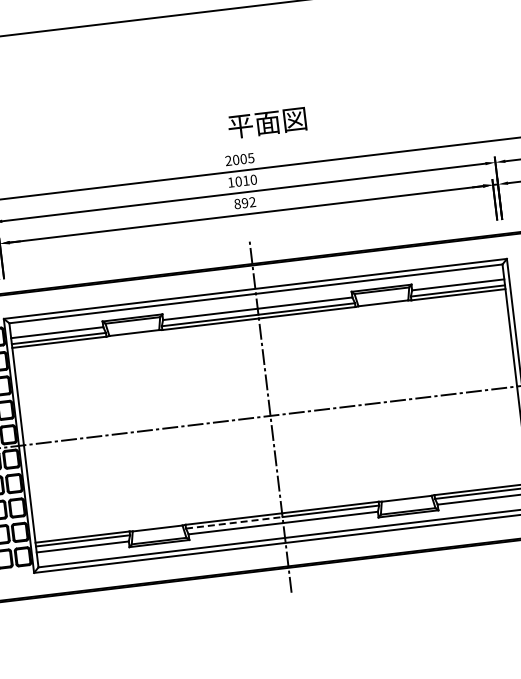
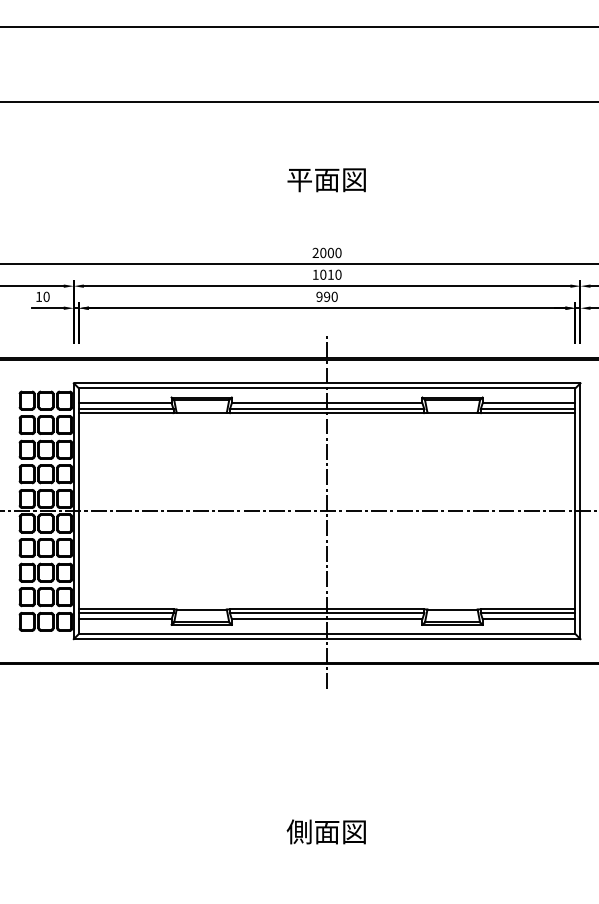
text: (267, 123) -> (326, 180), moved
text: (251, 157) -> (338, 252), 2005 -> 2000
text: (244, 202) -> (326, 296), 892 -> 990
line: (234, 523) -> (278, 613), dashed -> solid

